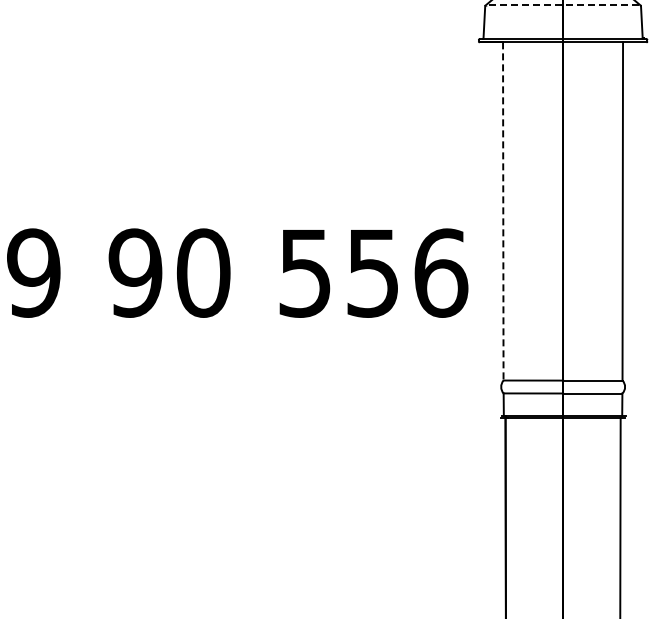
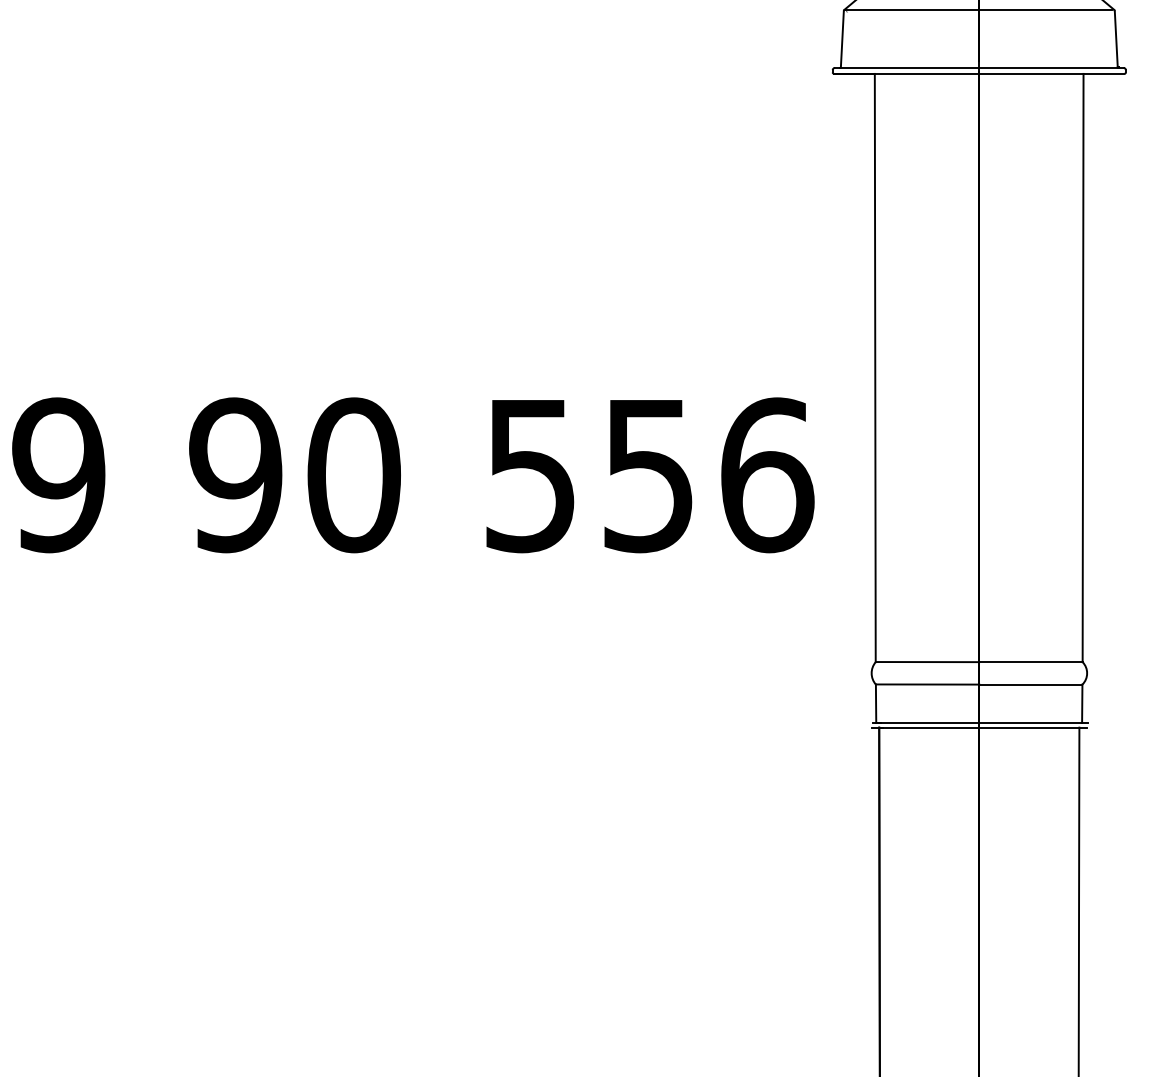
line: (562, 5) -> (978, 9), dashed -> solid
line: (503, 211) -> (875, 368), dashed -> solid

